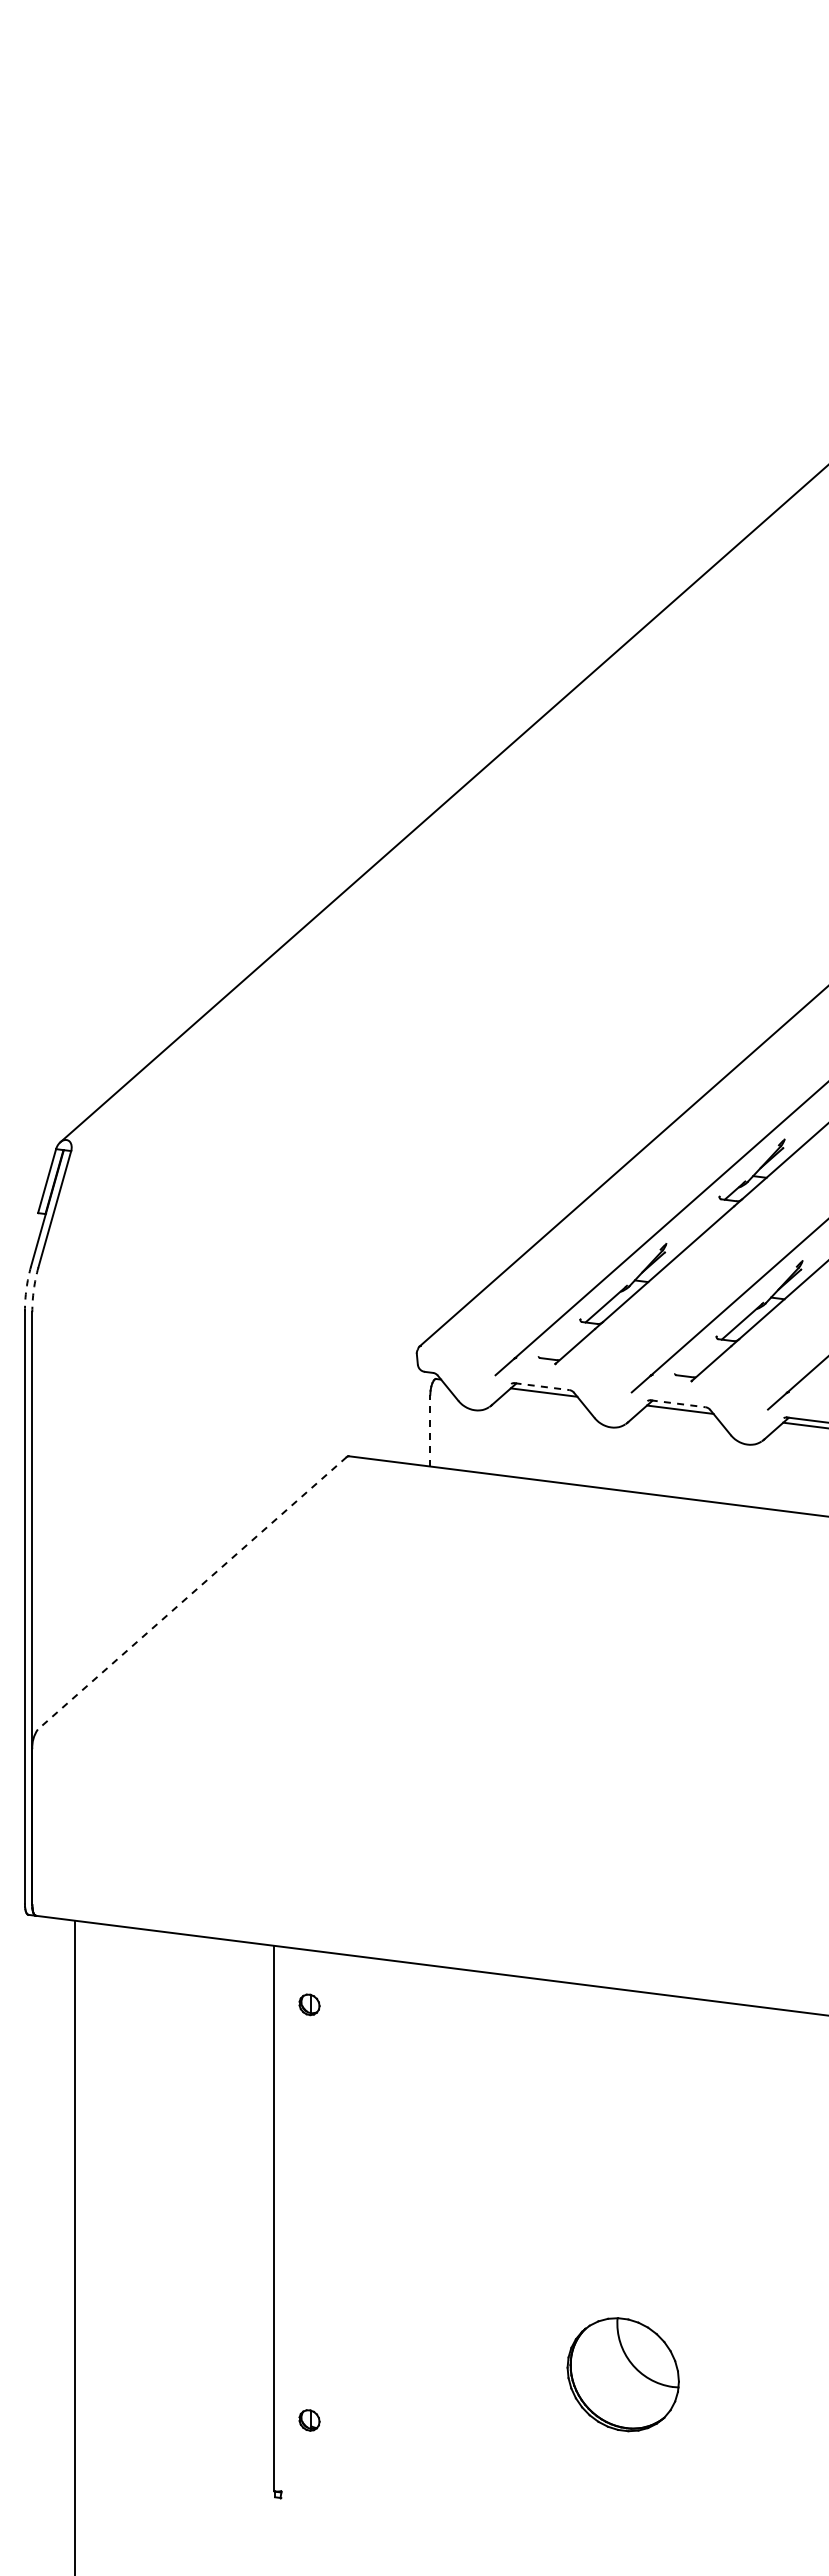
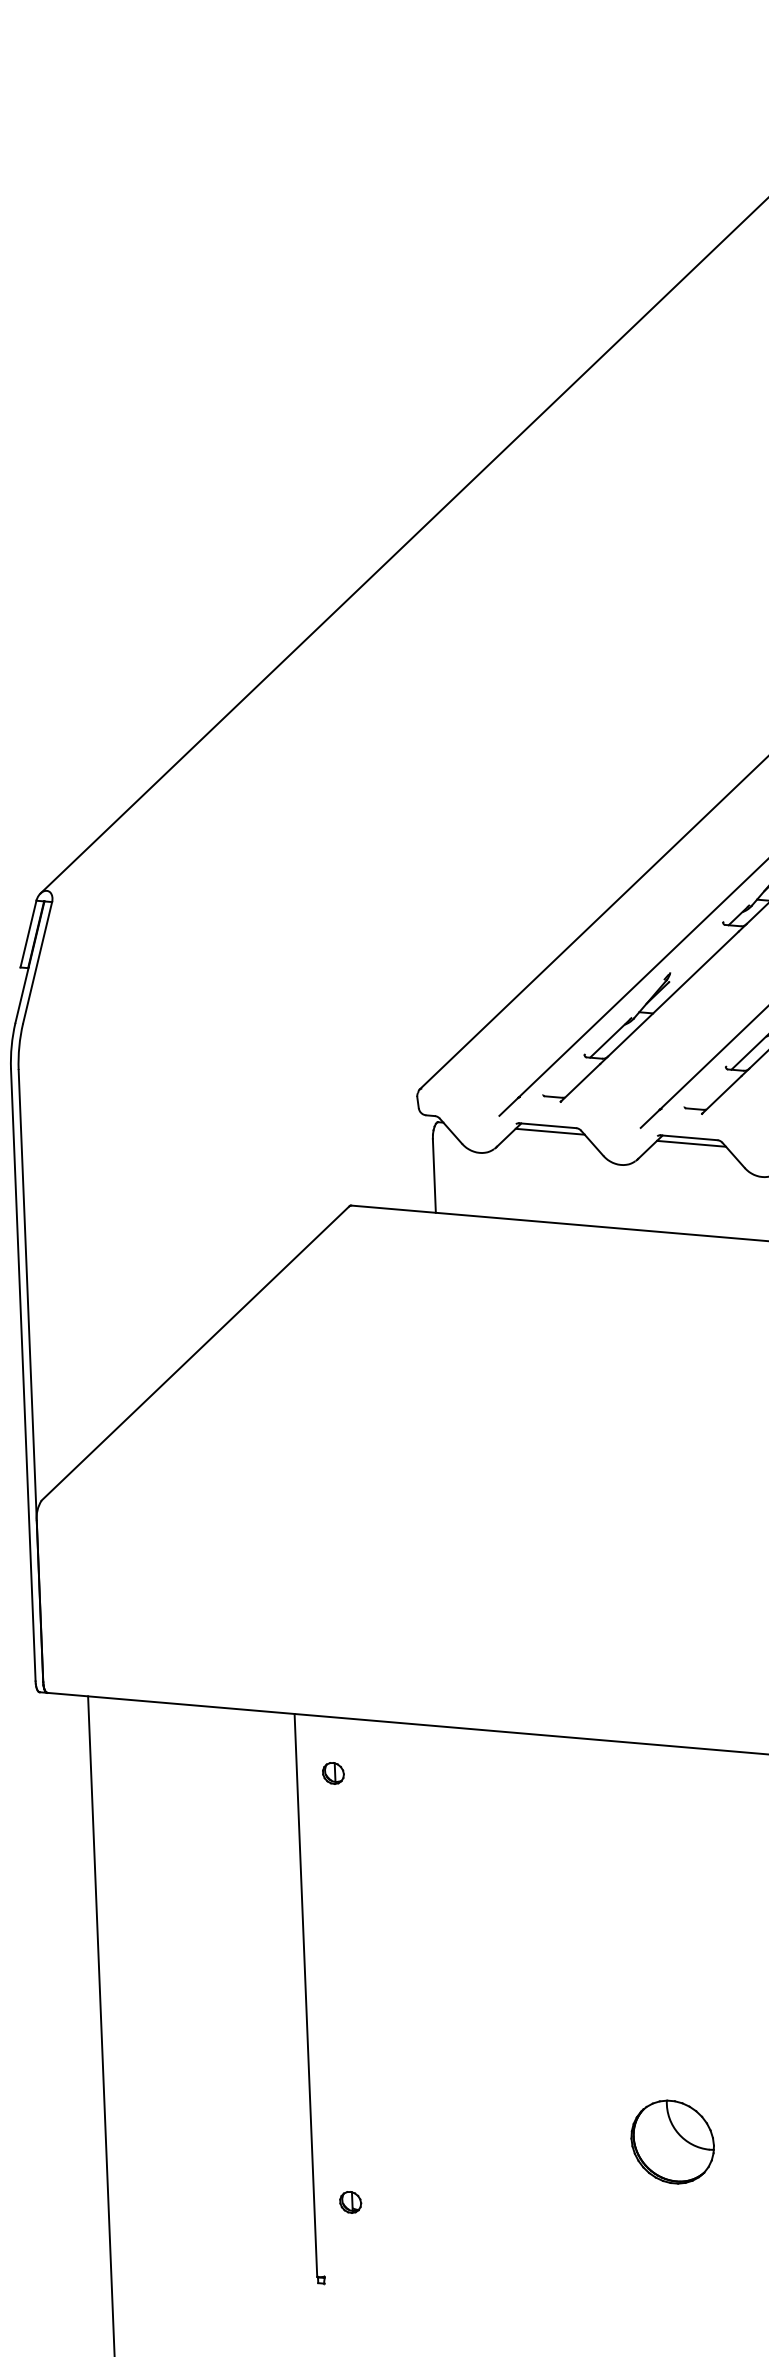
arc: (26, 1288) -> (11, 1045), dashed -> solid
arc: (33, 1289) -> (18, 1046), dashed -> solid
line: (541, 1386) -> (547, 1125), dashed -> solid
line: (678, 1403) -> (689, 1137), dashed -> solid
line: (430, 1430) -> (434, 1175), dashed -> solid
line: (192, 1593) -> (195, 1353), dashed -> solid
part: (623, 2374) -> (672, 2141), size x0.71

